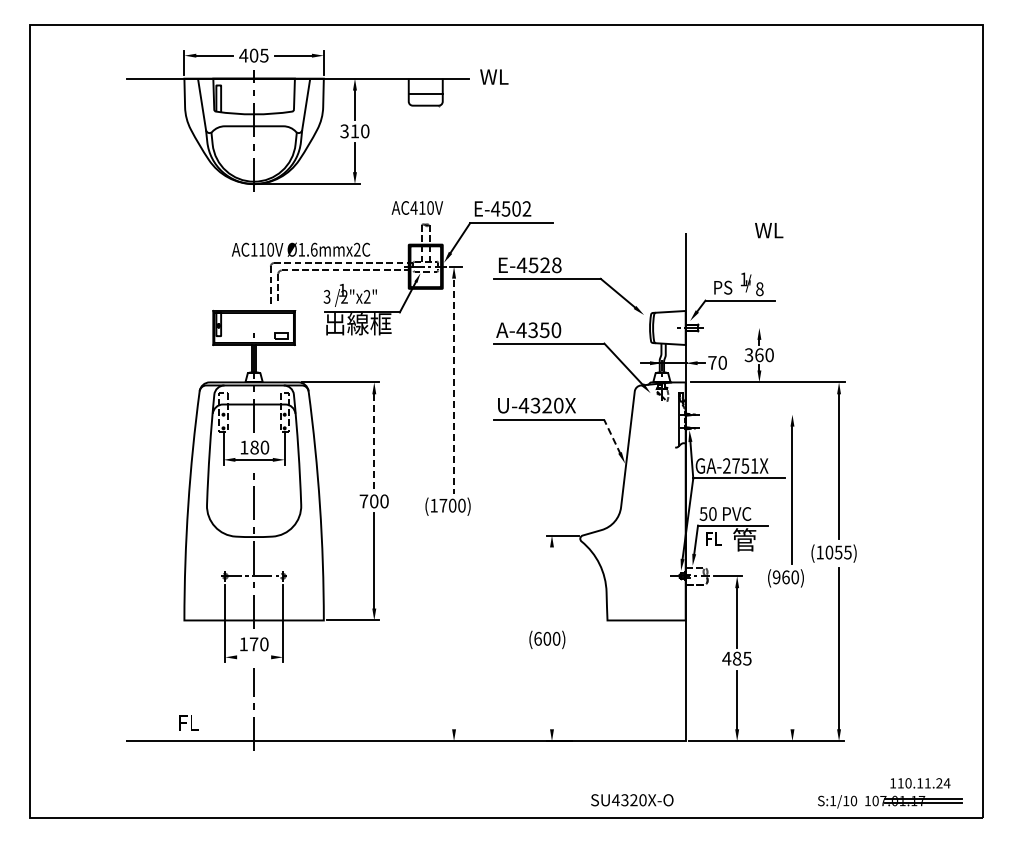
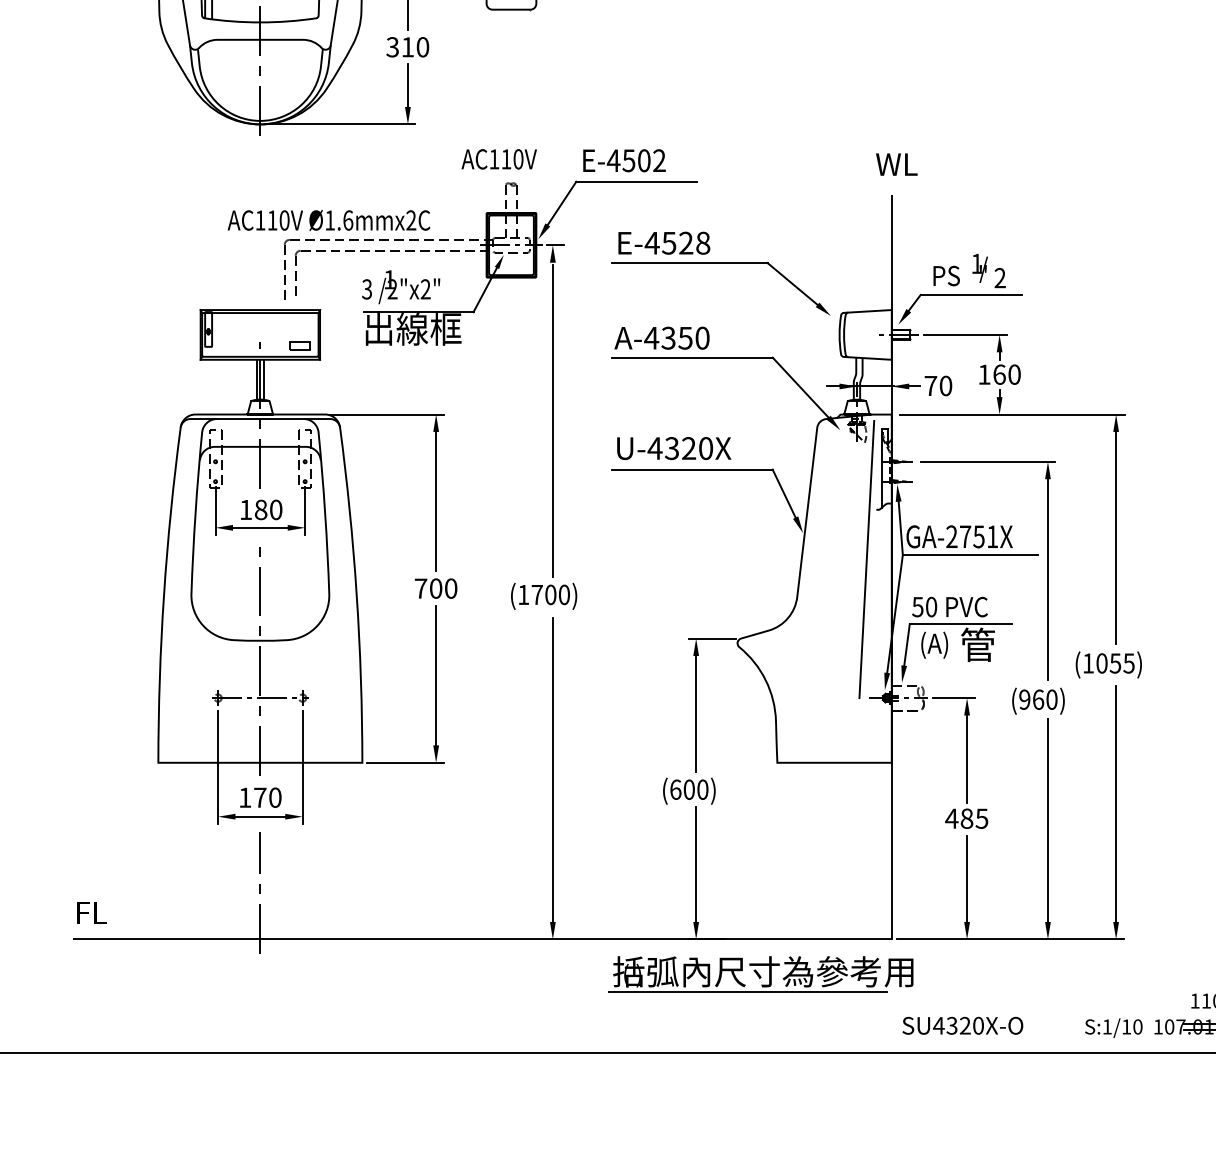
text: (413, 207) -> (493, 158), AC410V -> AC110V
text: (769, 230) -> (897, 164), moved
text: (759, 289) -> (999, 278), 8 -> 2
line: (735, 328) -> (964, 335), added
text: (748, 355) -> (983, 375), 360 -> 160
line: (454, 387) -> (553, 421), dashed -> solid
line: (751, 414) -> (988, 461), added
line: (612, 436) -> (784, 493), dashed -> solid
line: (374, 441) -> (436, 500), dashed -> solid
line: (668, 481) -> (866, 559), added
text: (714, 540) -> (933, 645), FL -> (A)
line: (552, 586) -> (696, 713), added
line: (454, 627) -> (553, 773), added
line: (254, 657) -> (260, 816), added
line: (792, 659) -> (1048, 819), added
line: (552, 689) -> (696, 863), added
text: (188, 722) -> (91, 912), moved
part: (595, 764) -> (759, 973), added
text: (632, 800) -> (963, 1026), moved

